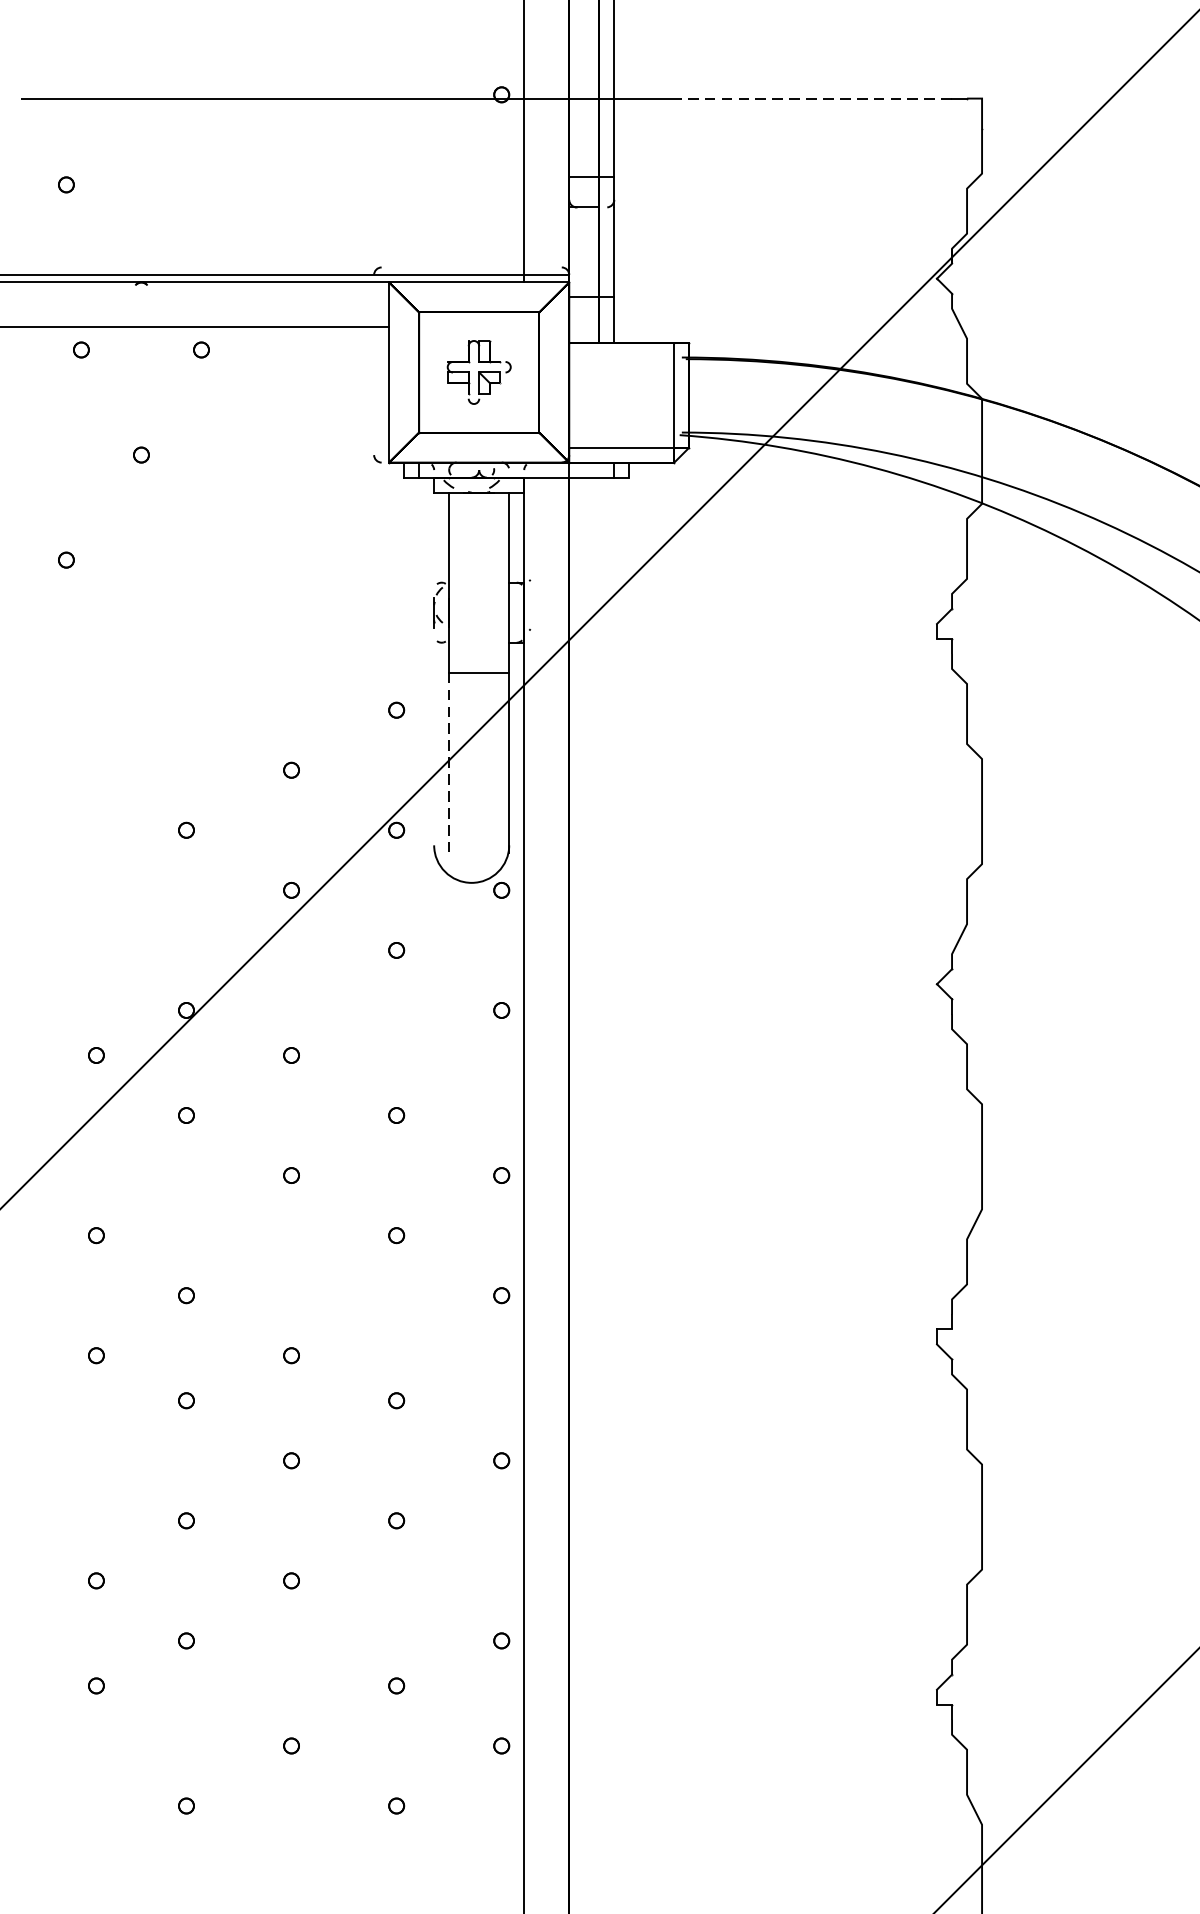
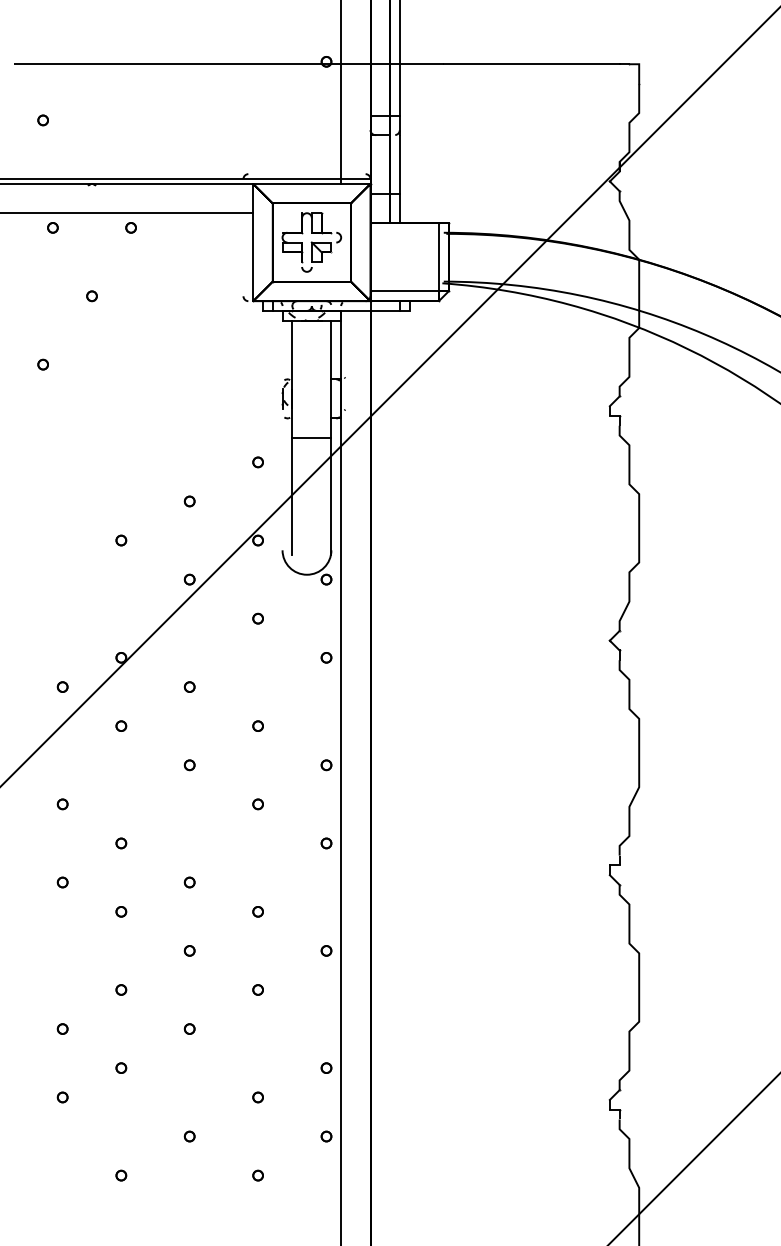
line: (816, 98) -> (531, 64), dashed -> solid
part: (478, 372) -> (311, 242), size x1.43
line: (449, 762) -> (292, 496), dashed -> solid

